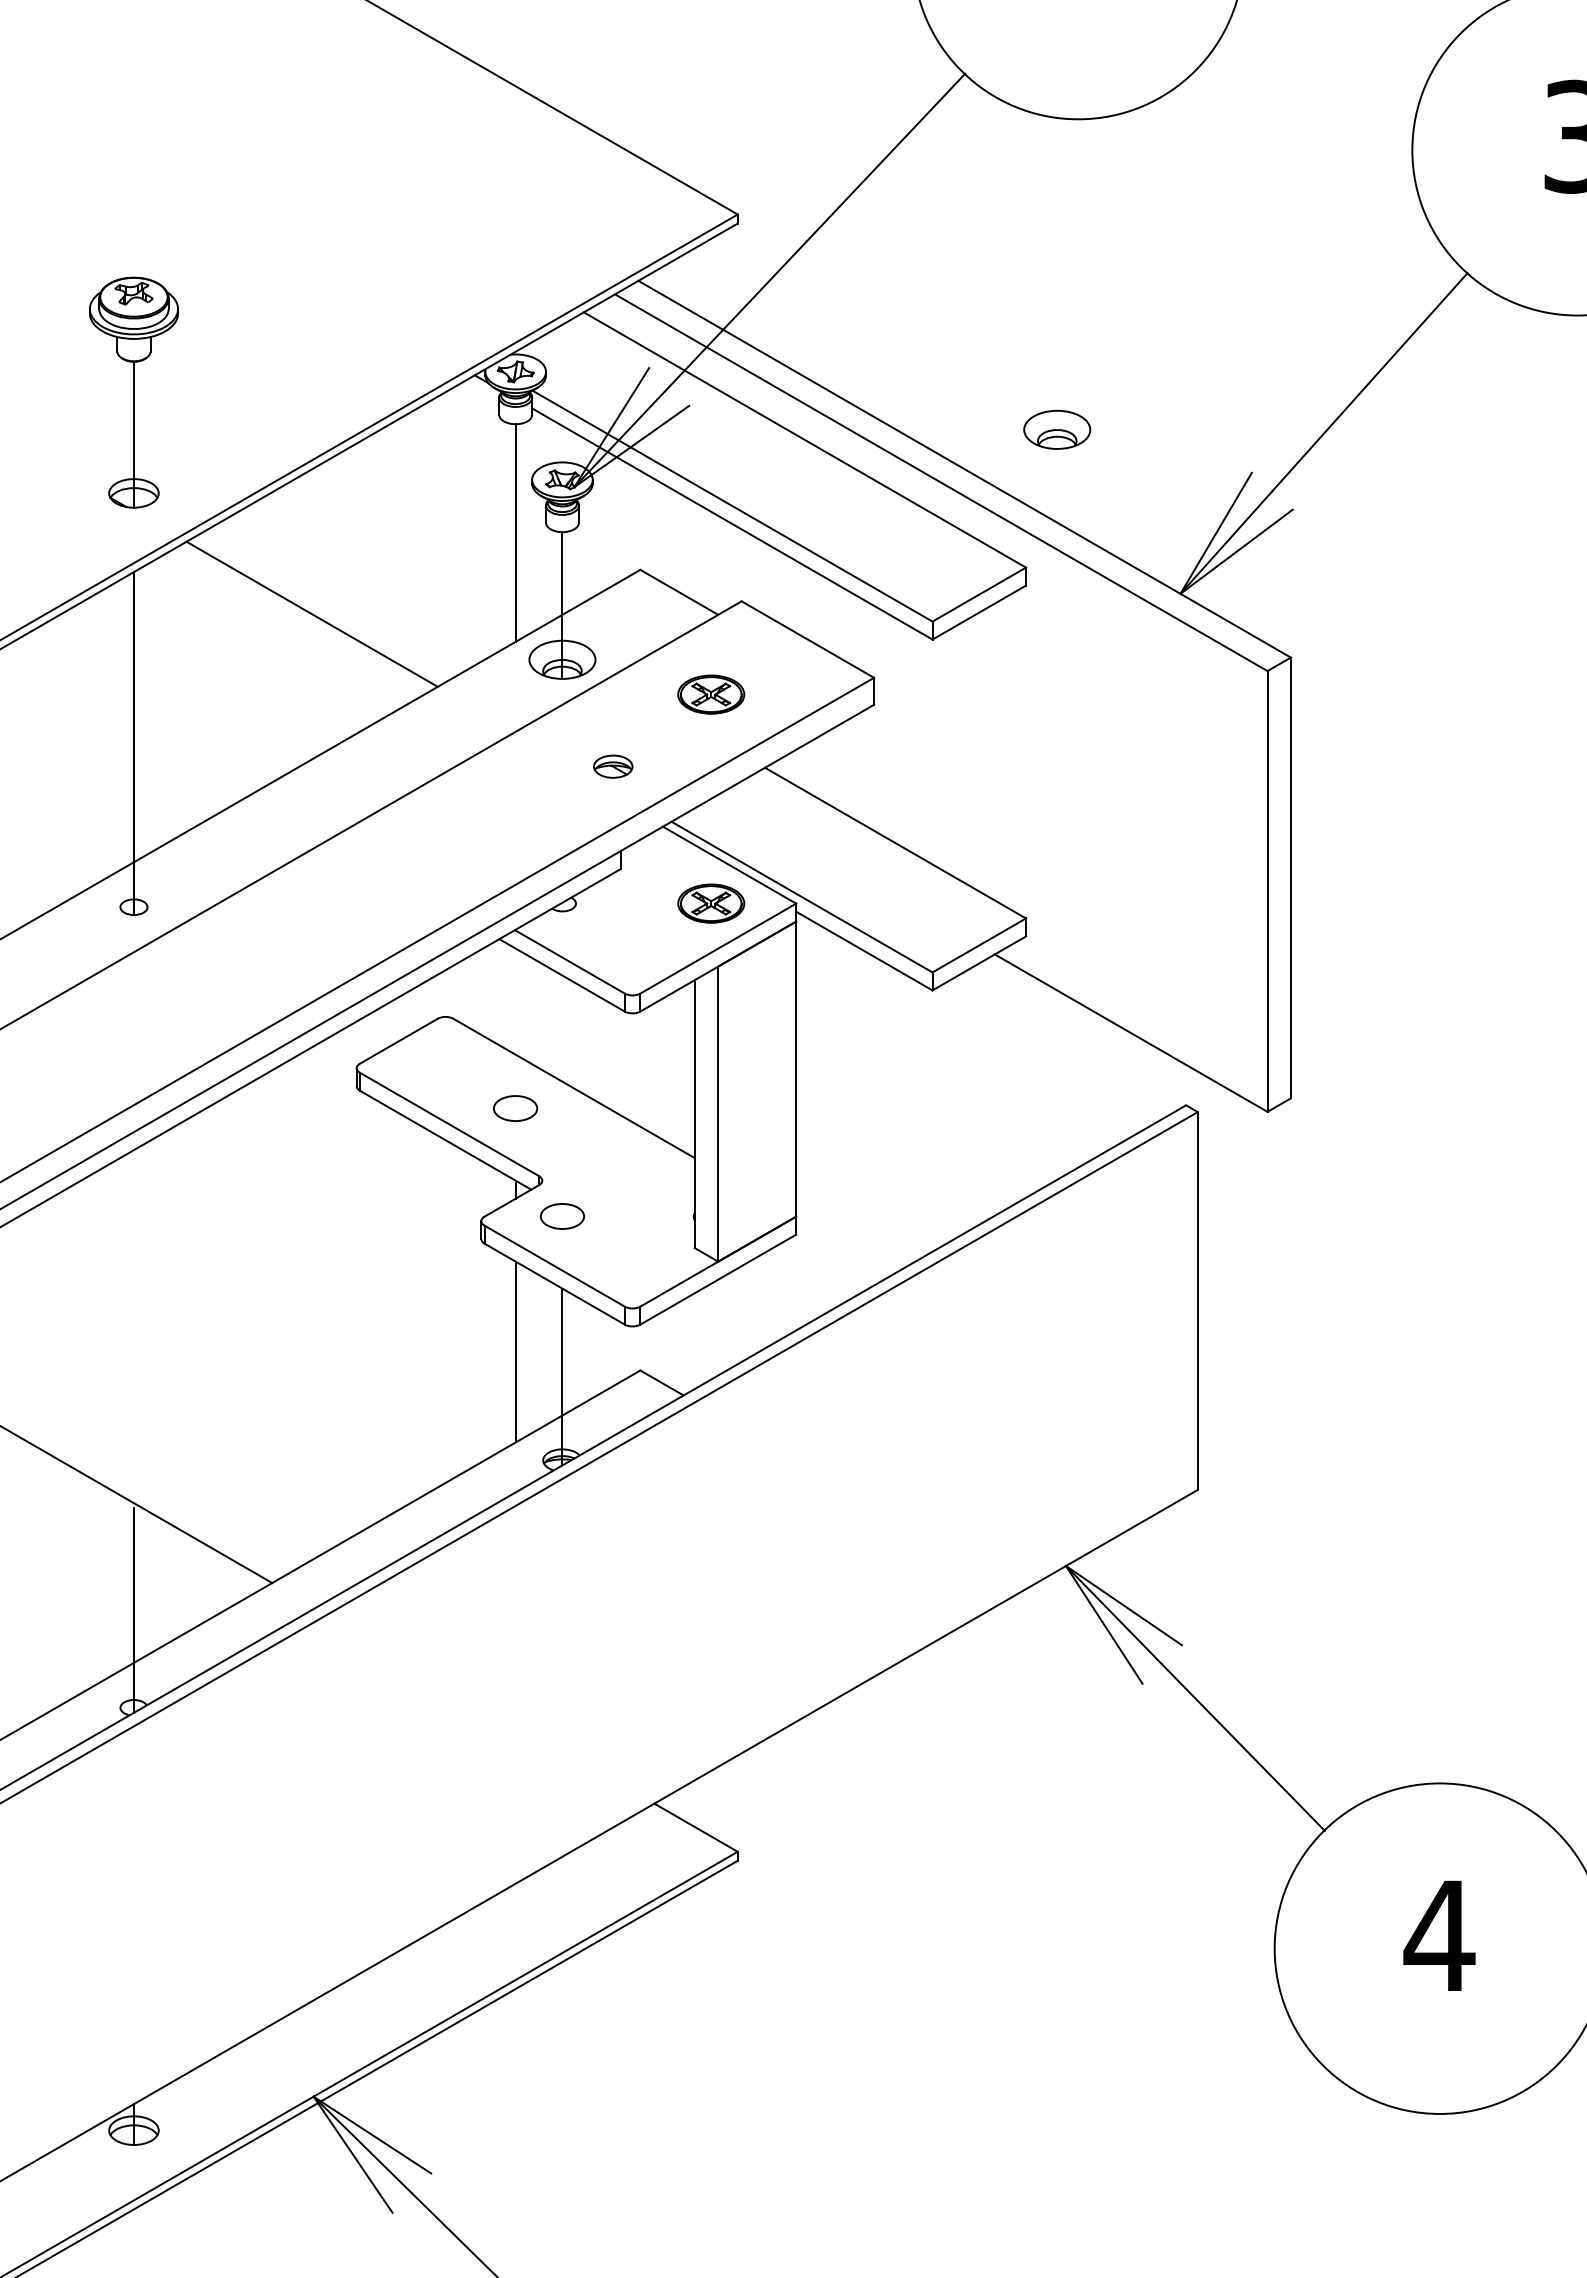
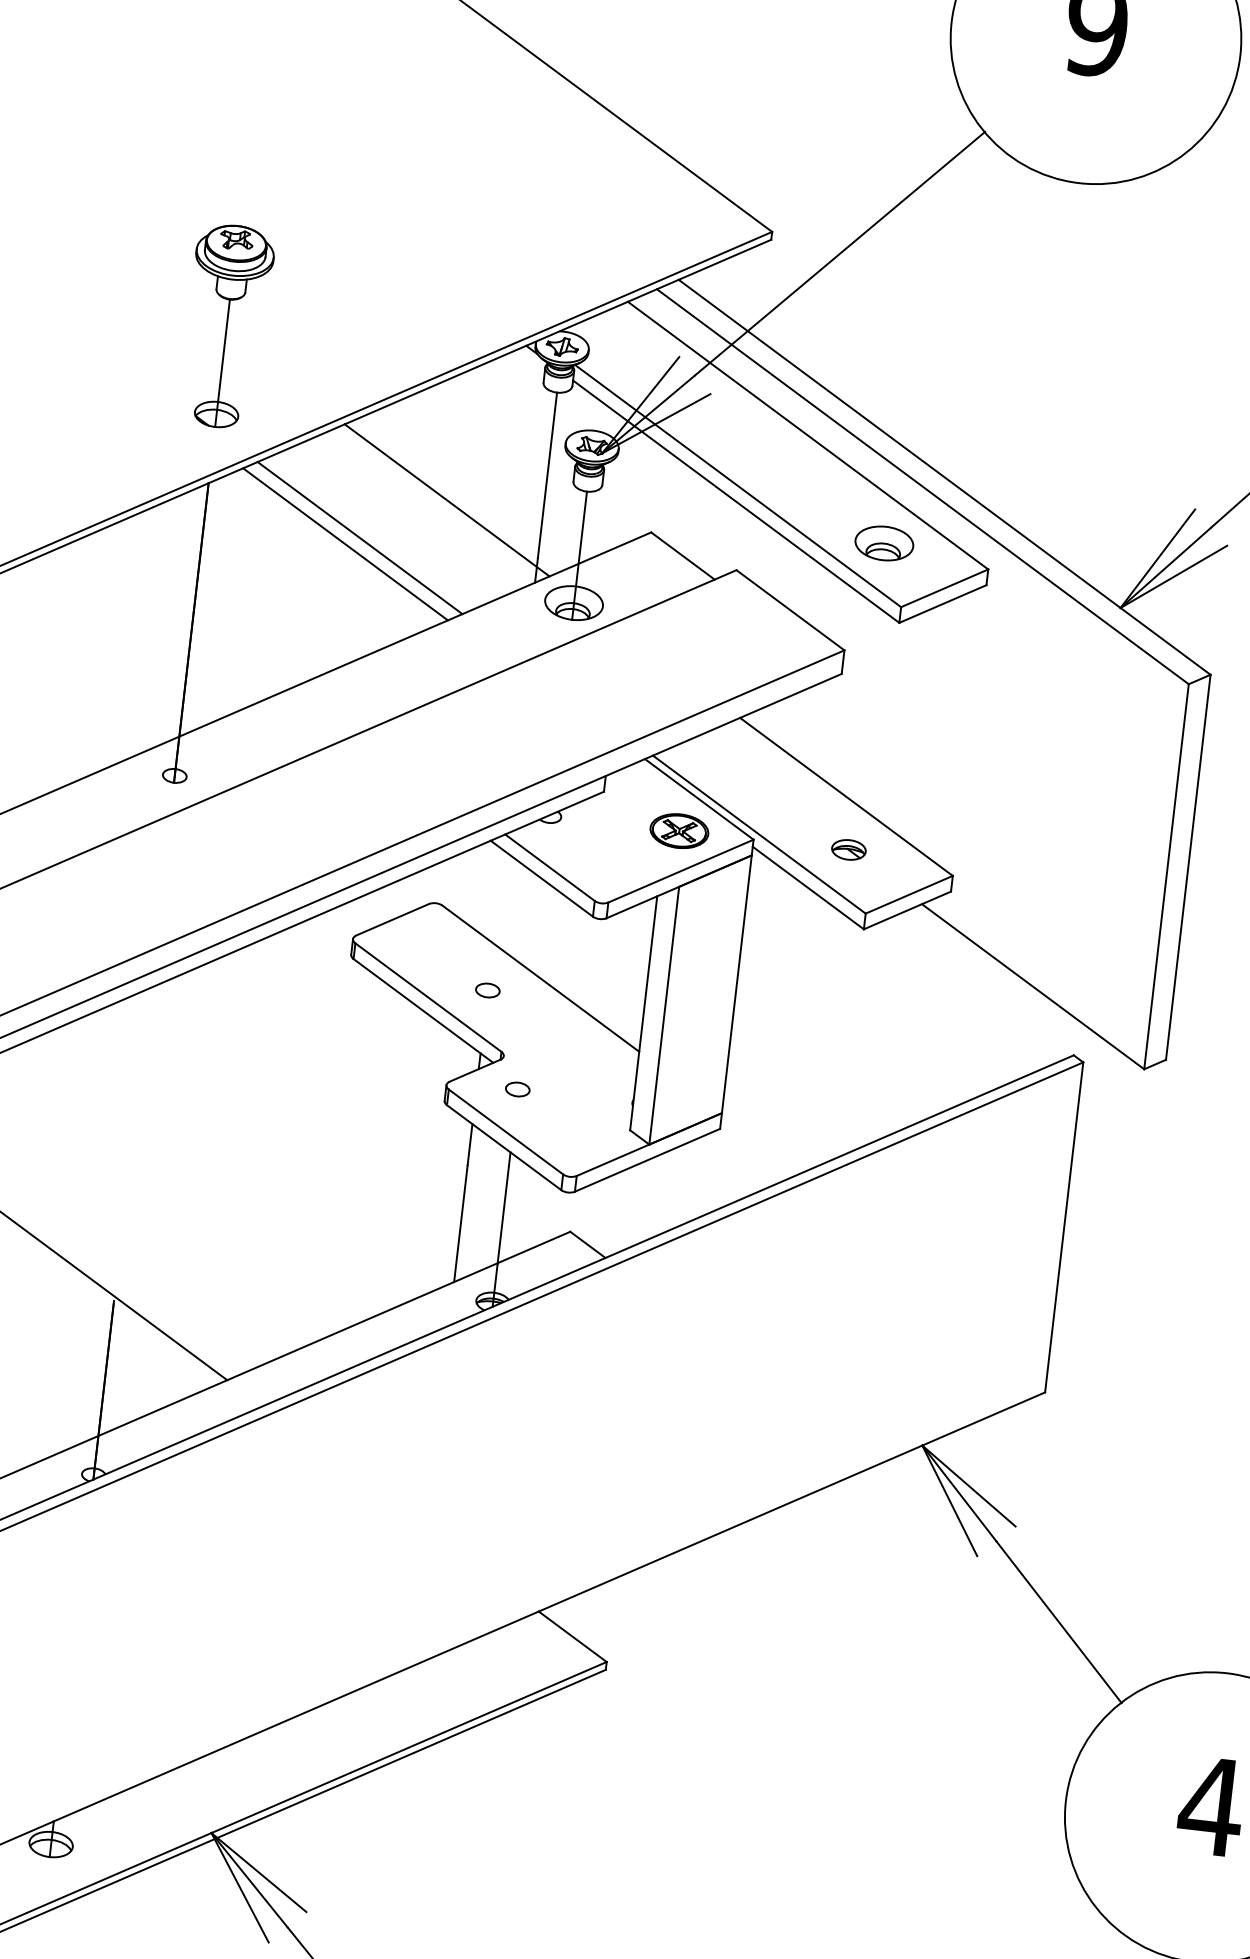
part: (1057, 429) -> (884, 543), moved
line: (405, 559) -> (447, 499), added
line: (296, 622) -> (345, 543), added
part: (711, 694) -> (700, 648), removed
part: (613, 766) -> (849, 849), moved
part: (515, 1108) -> (487, 990), size x0.62
part: (562, 1216) -> (517, 1089), size x0.62

